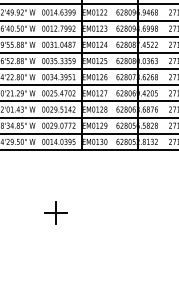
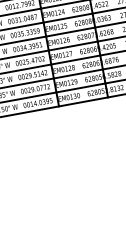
part: (55, 212) -> (46, 164), removed

